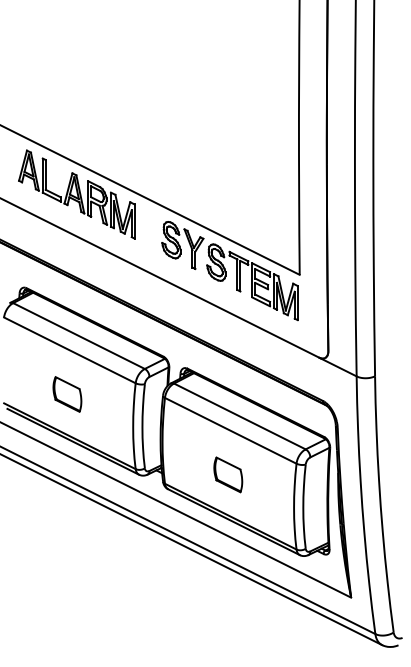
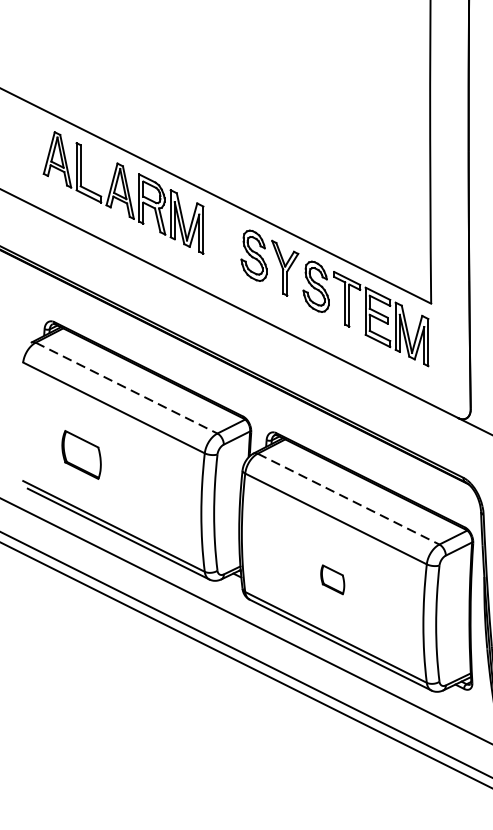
line: (79, 336) -> (127, 388), solid -> dashed
part: (67, 394) -> (81, 455), moved
line: (239, 416) -> (348, 499), solid -> dashed
part: (228, 474) -> (332, 579), size x0.6

